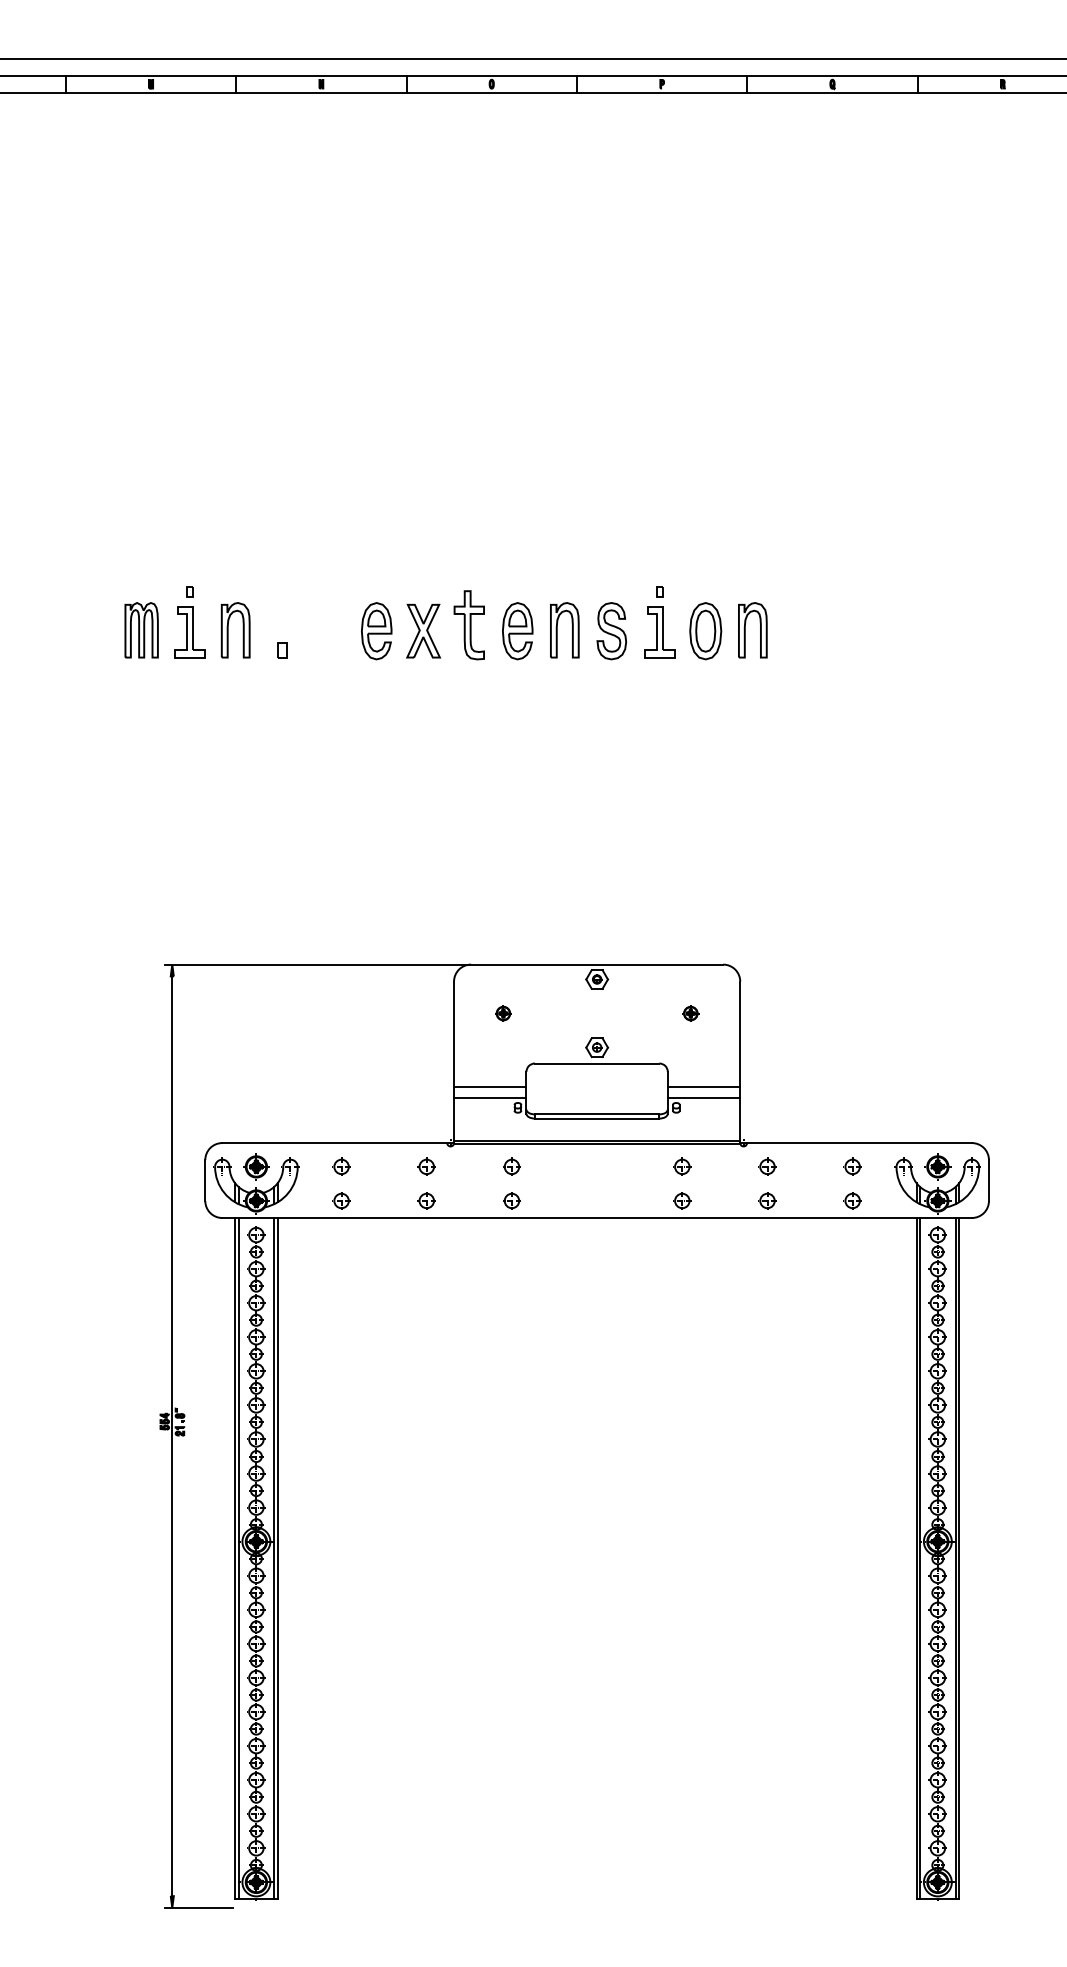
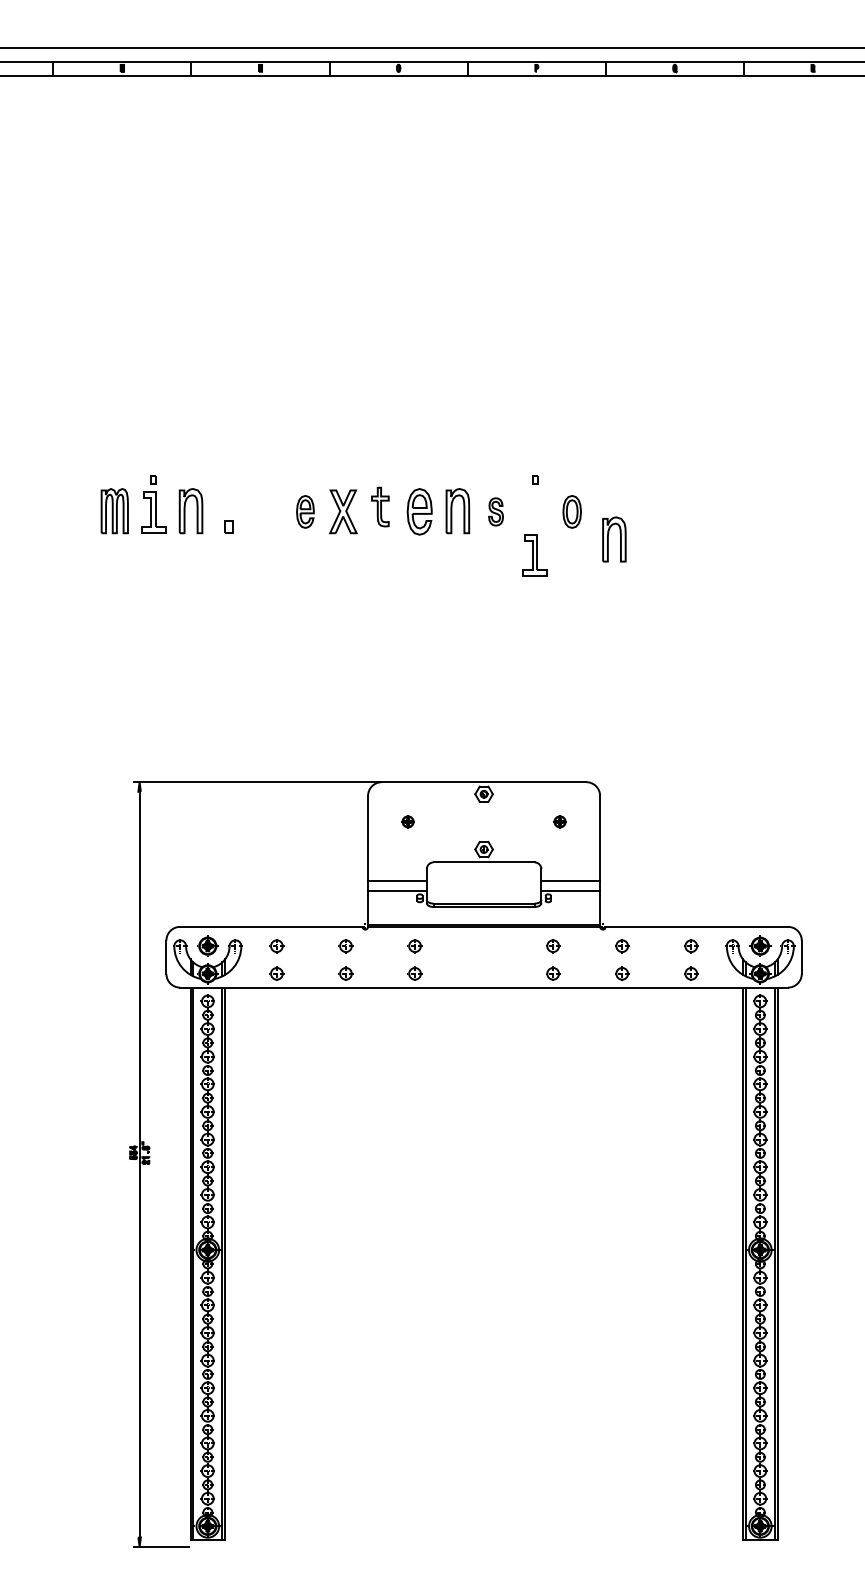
part: (468, 625) -> (379, 507), size x0.7
part: (745, 630) -> (608, 539), moved
part: (376, 631) -> (305, 512), size x0.7
part: (611, 631) -> (495, 512), size x0.6
part: (705, 631) -> (571, 512), size x0.7
part: (659, 632) -> (534, 555), moved

